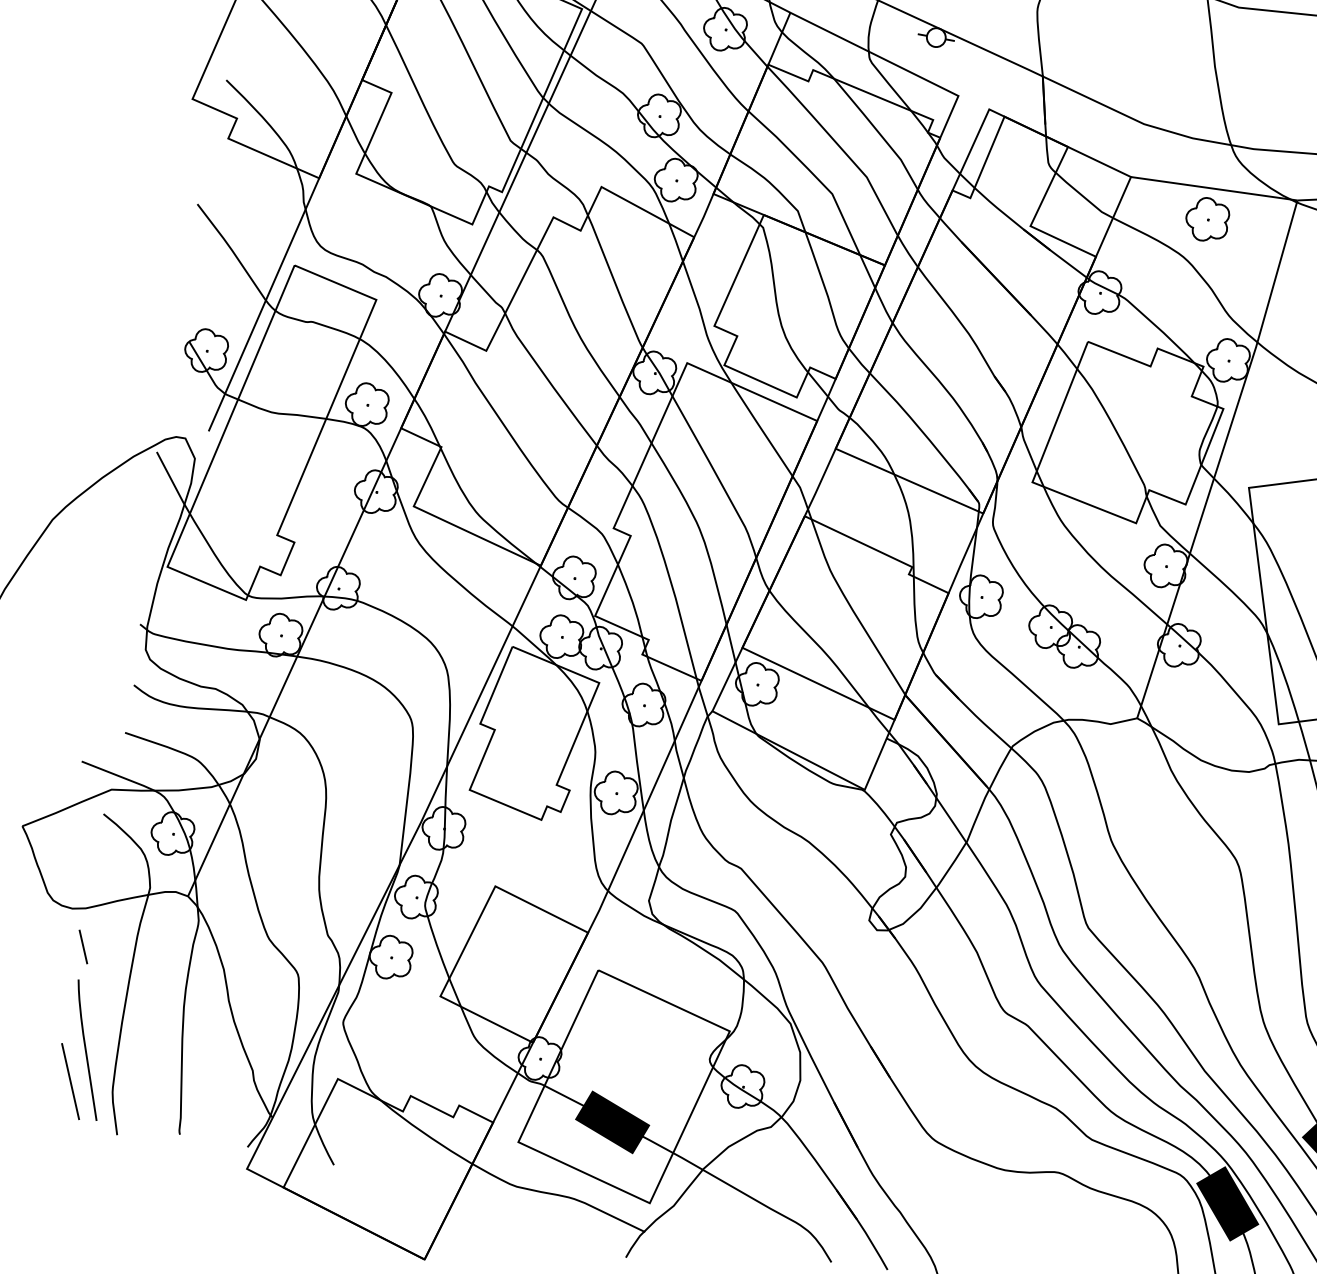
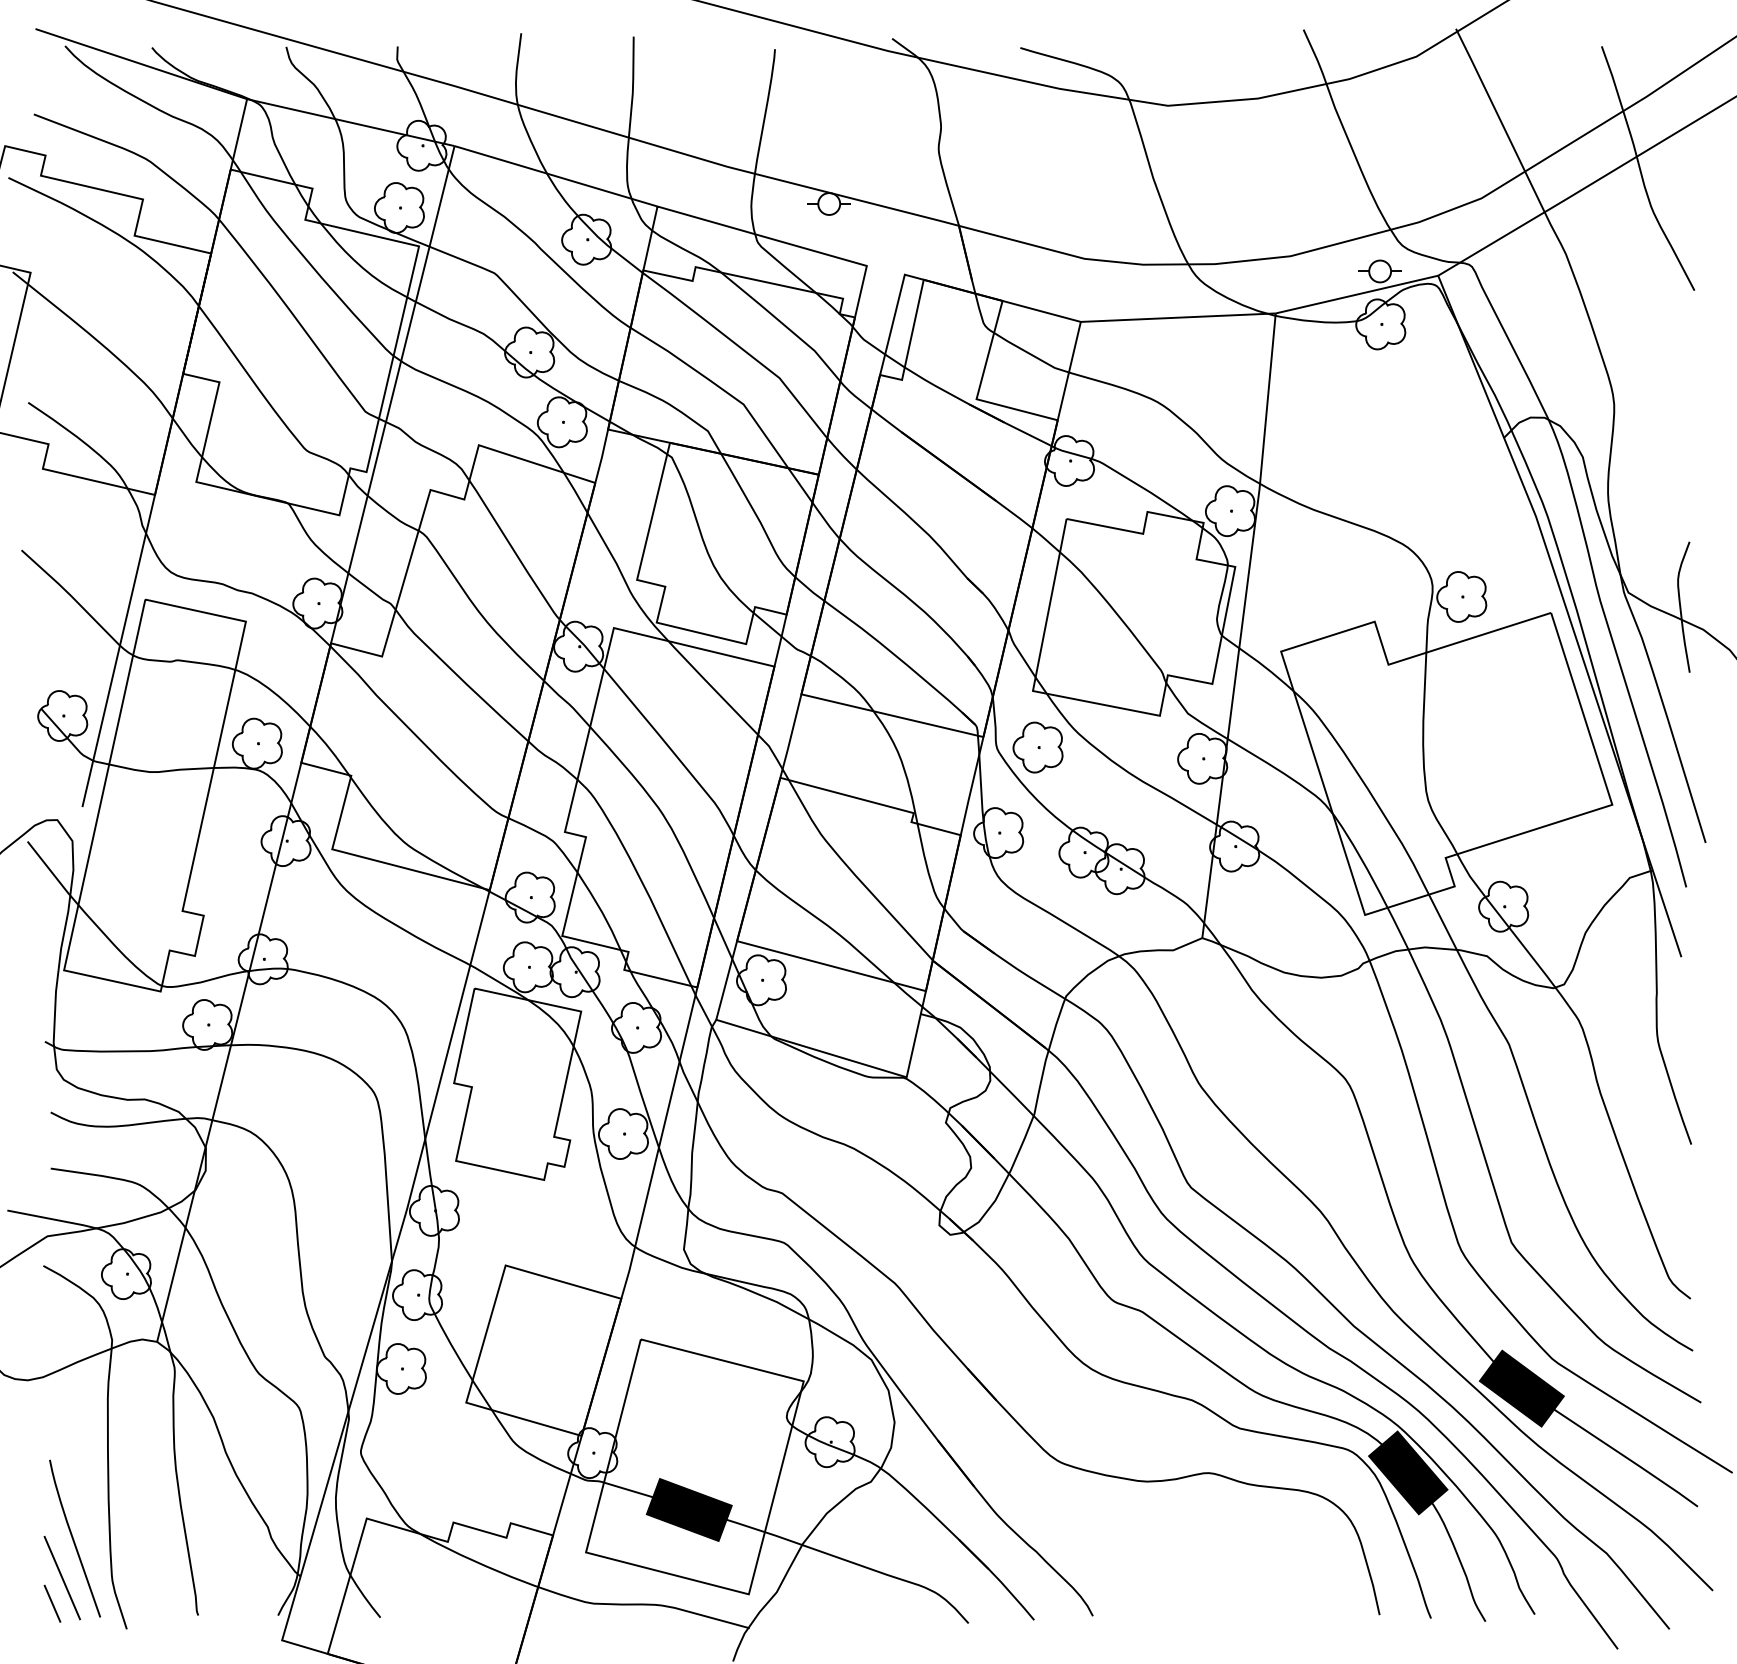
part: (1206, 219) -> (1037, 747), moved
line: (83, 946) -> (52, 1603), moved

